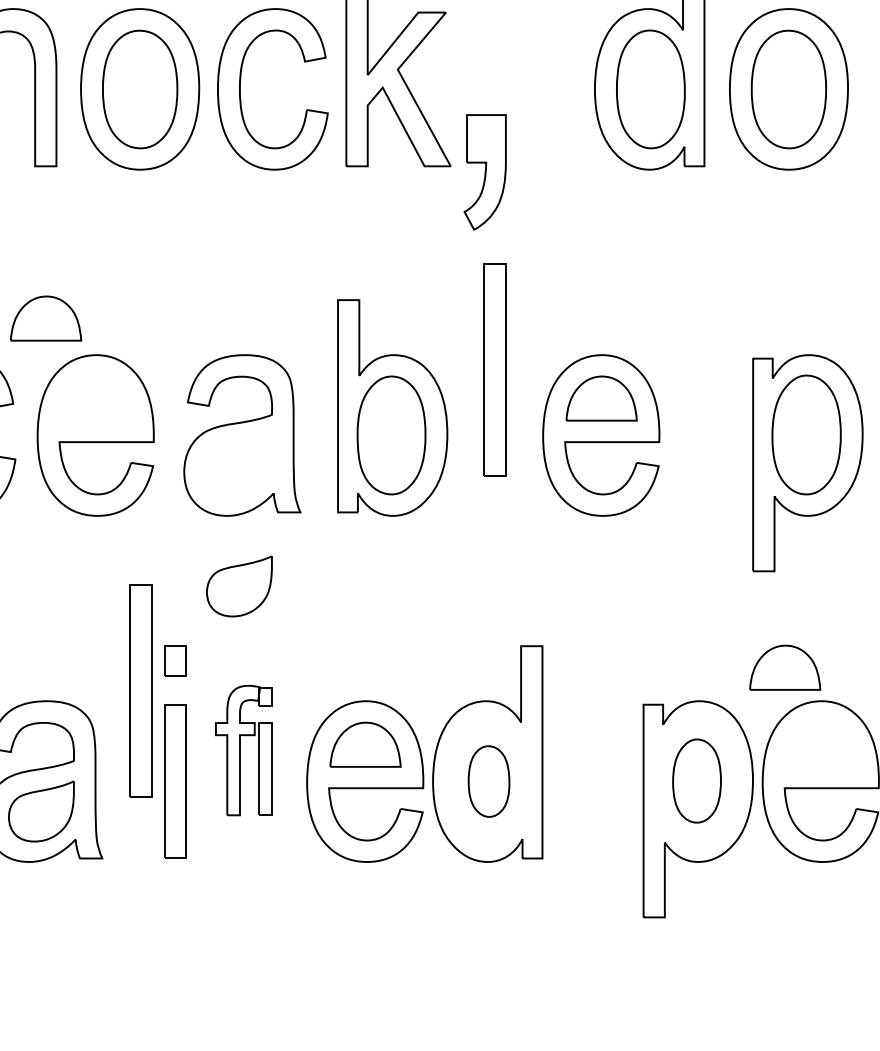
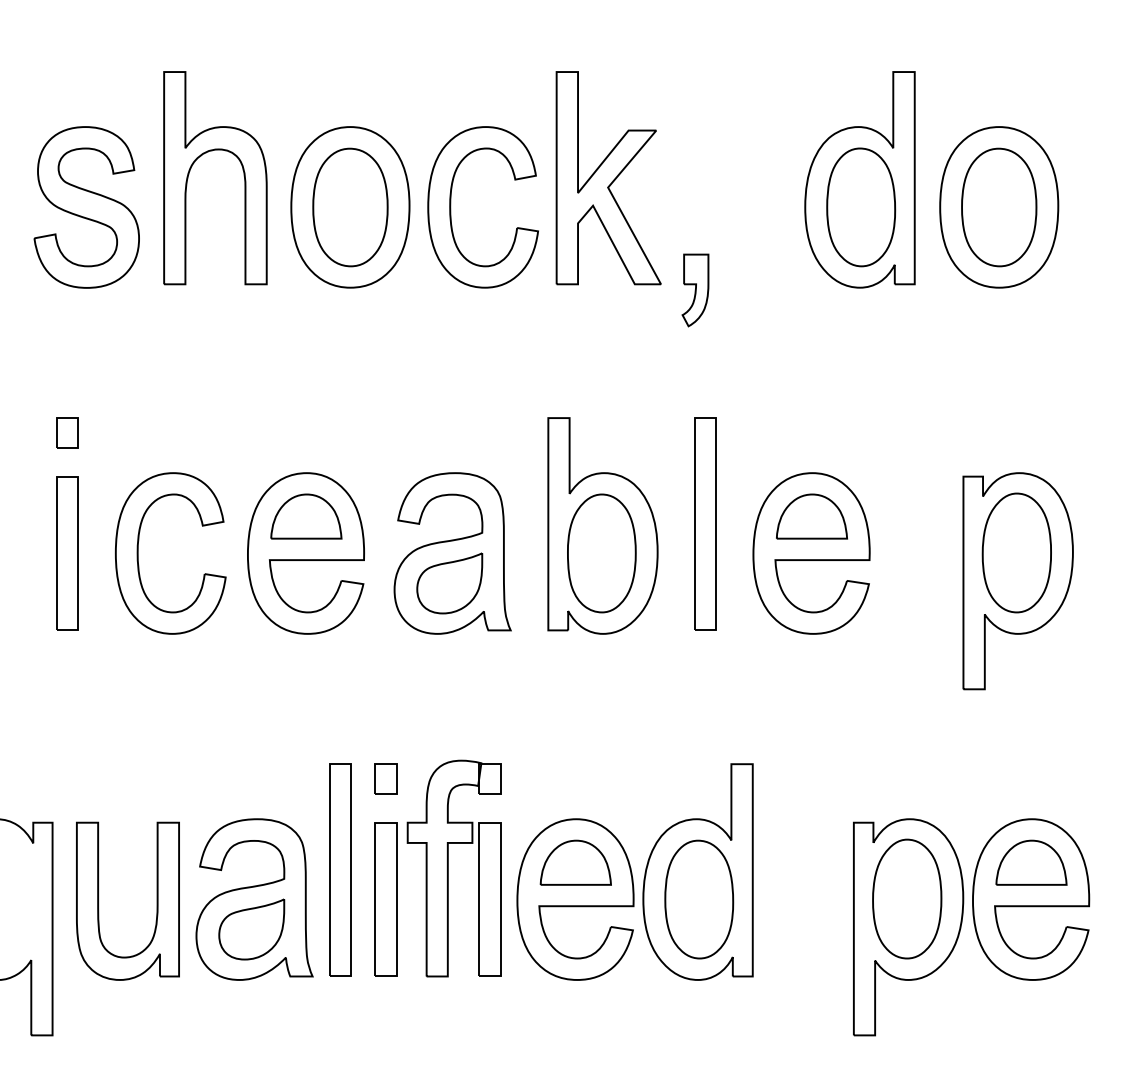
part: (485, 172) -> (695, 290), size x0.62
part: (46, 318) -> (306, 516), moved
part: (495, 369) -> (705, 523), moved
part: (239, 586) -> (449, 583), moved
part: (785, 667) -> (1031, 862), moved
part: (141, 690) -> (340, 869), moved
part: (243, 750) -> (453, 868), size x1.67
part: (697, 780) -> (907, 898), size x1.43
part: (489, 781) -> (699, 899), size x1.67

